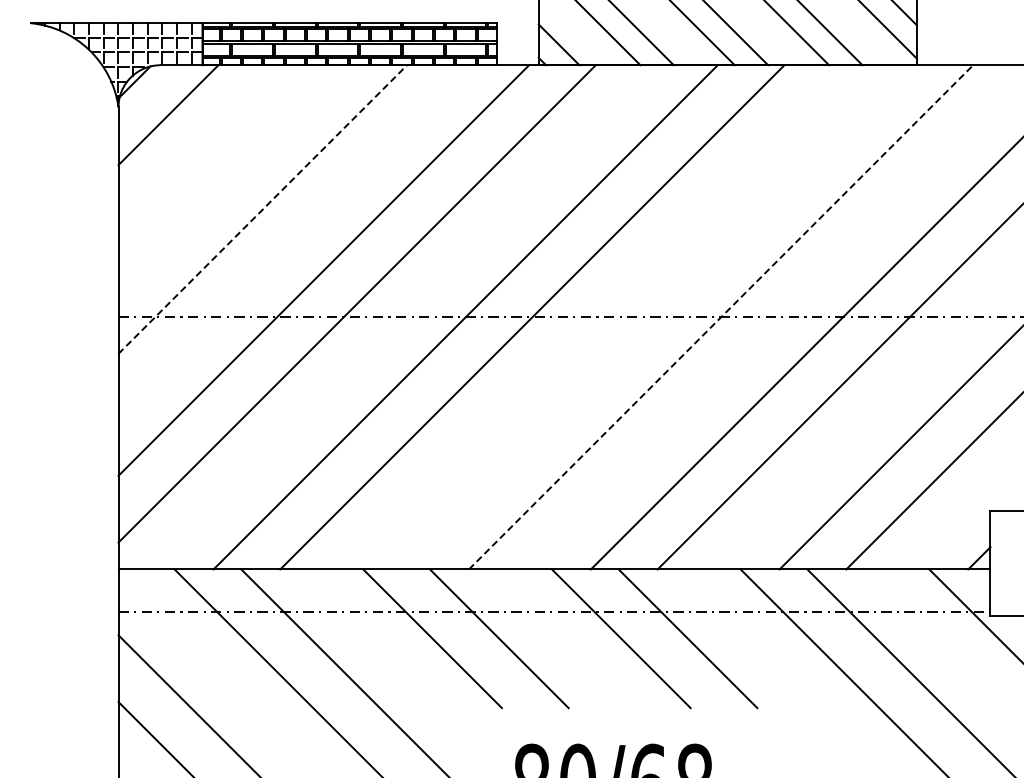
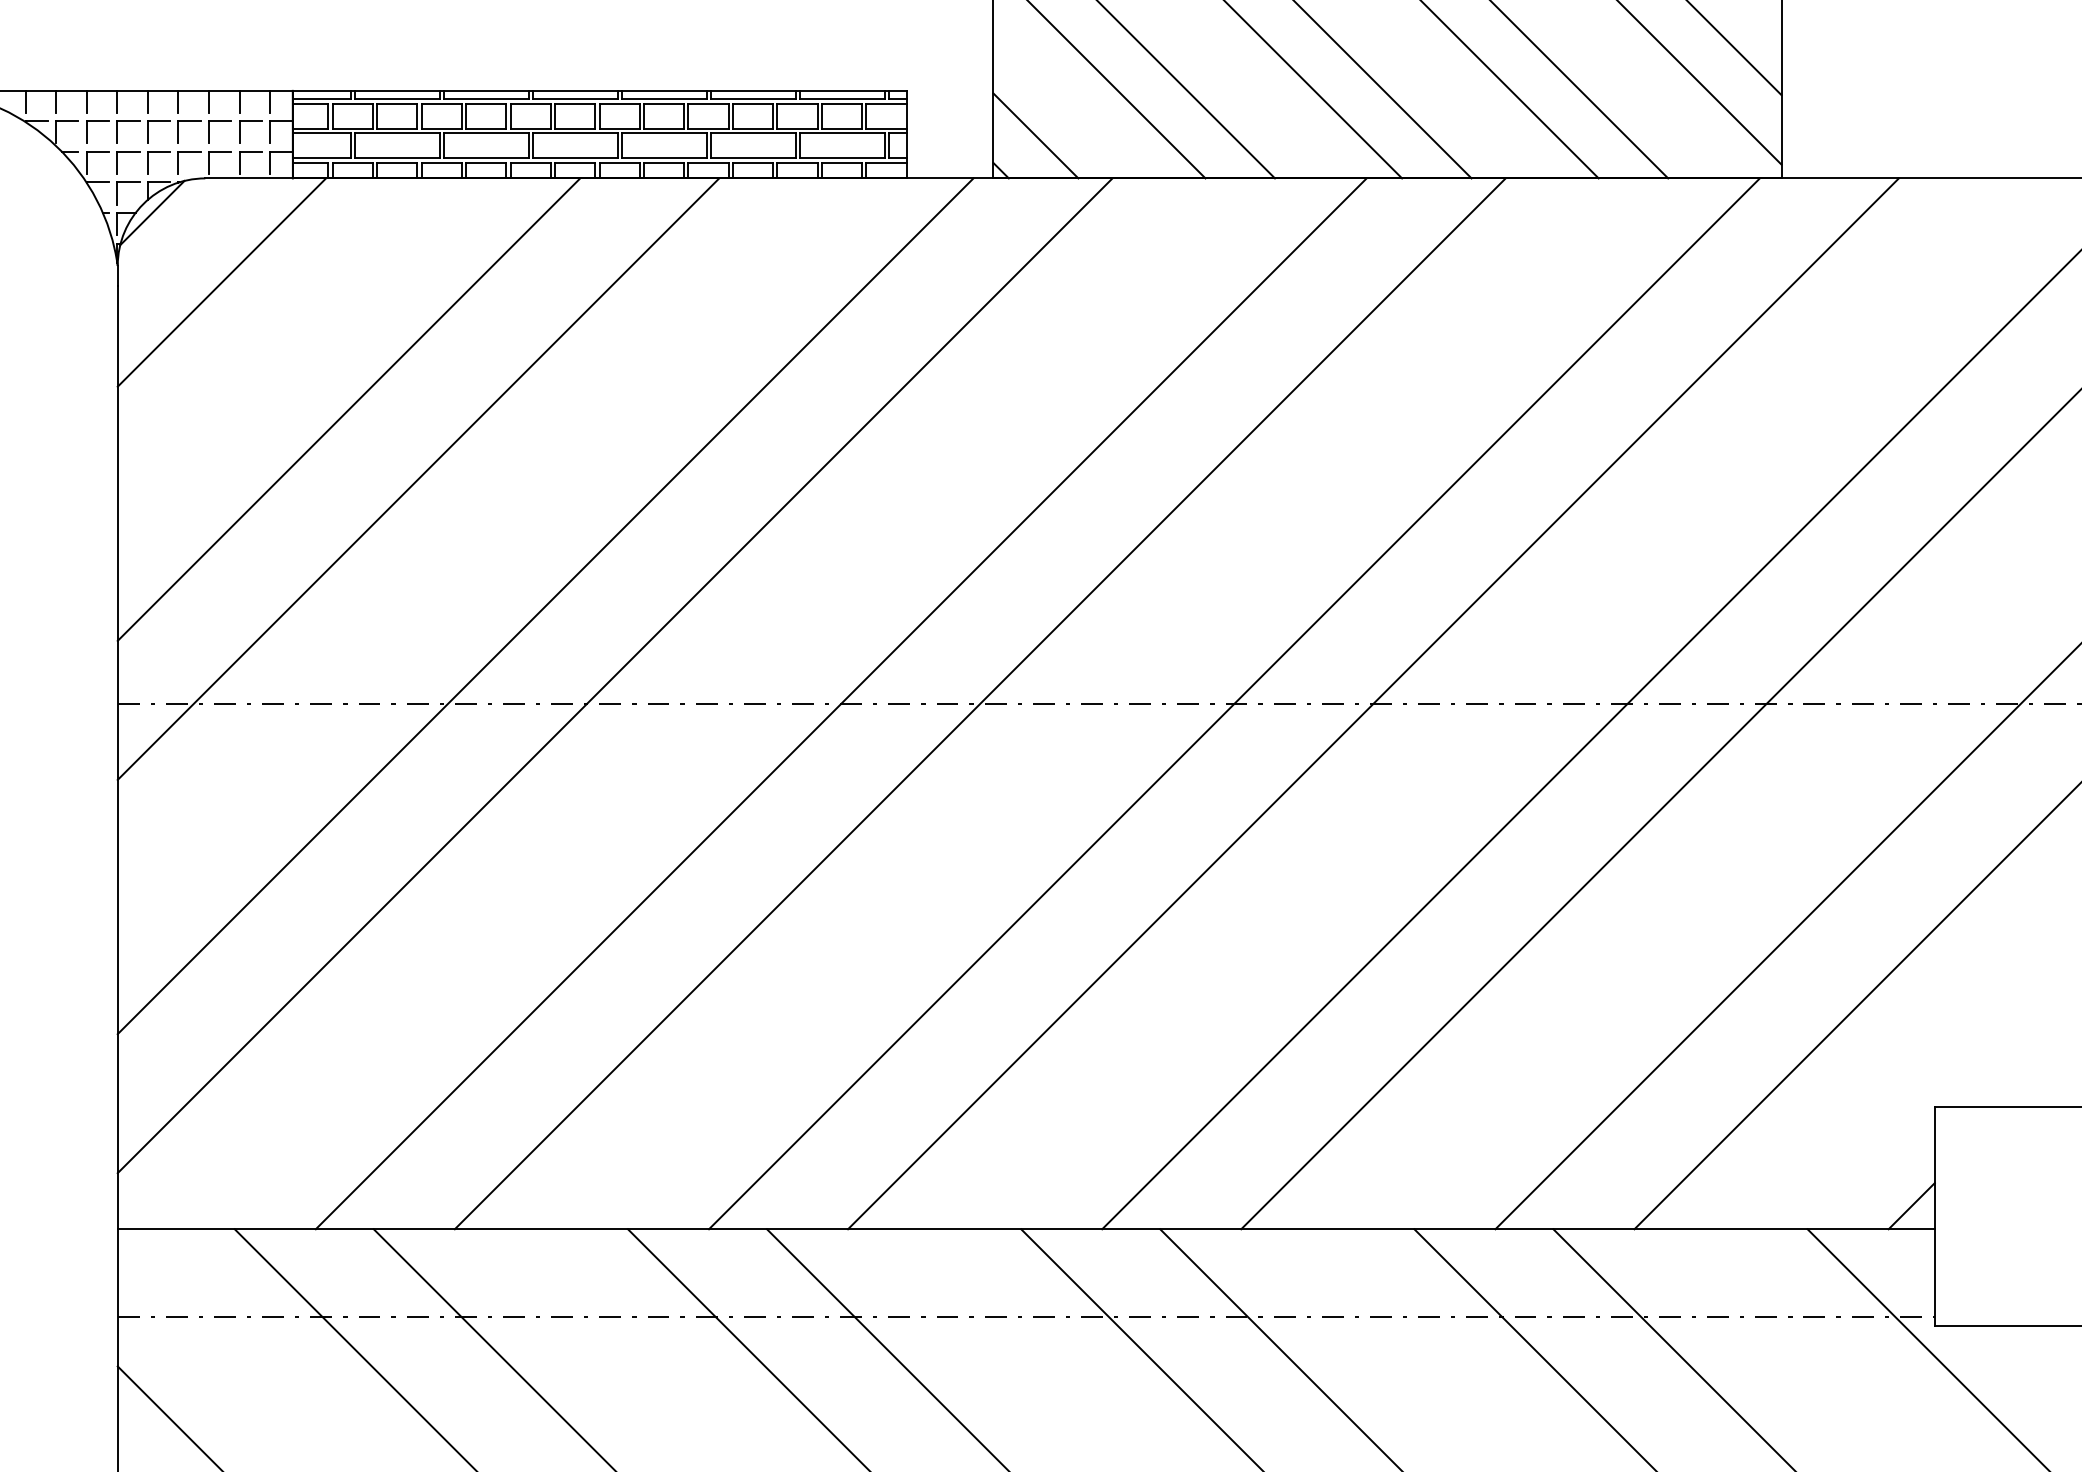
line: (229, 176) -> (349, 410), added
line: (263, 209) -> (419, 479), dashed -> solid
line: (654, 317) -> (1234, 704), added
line: (721, 317) -> (1374, 704), dashed -> solid

